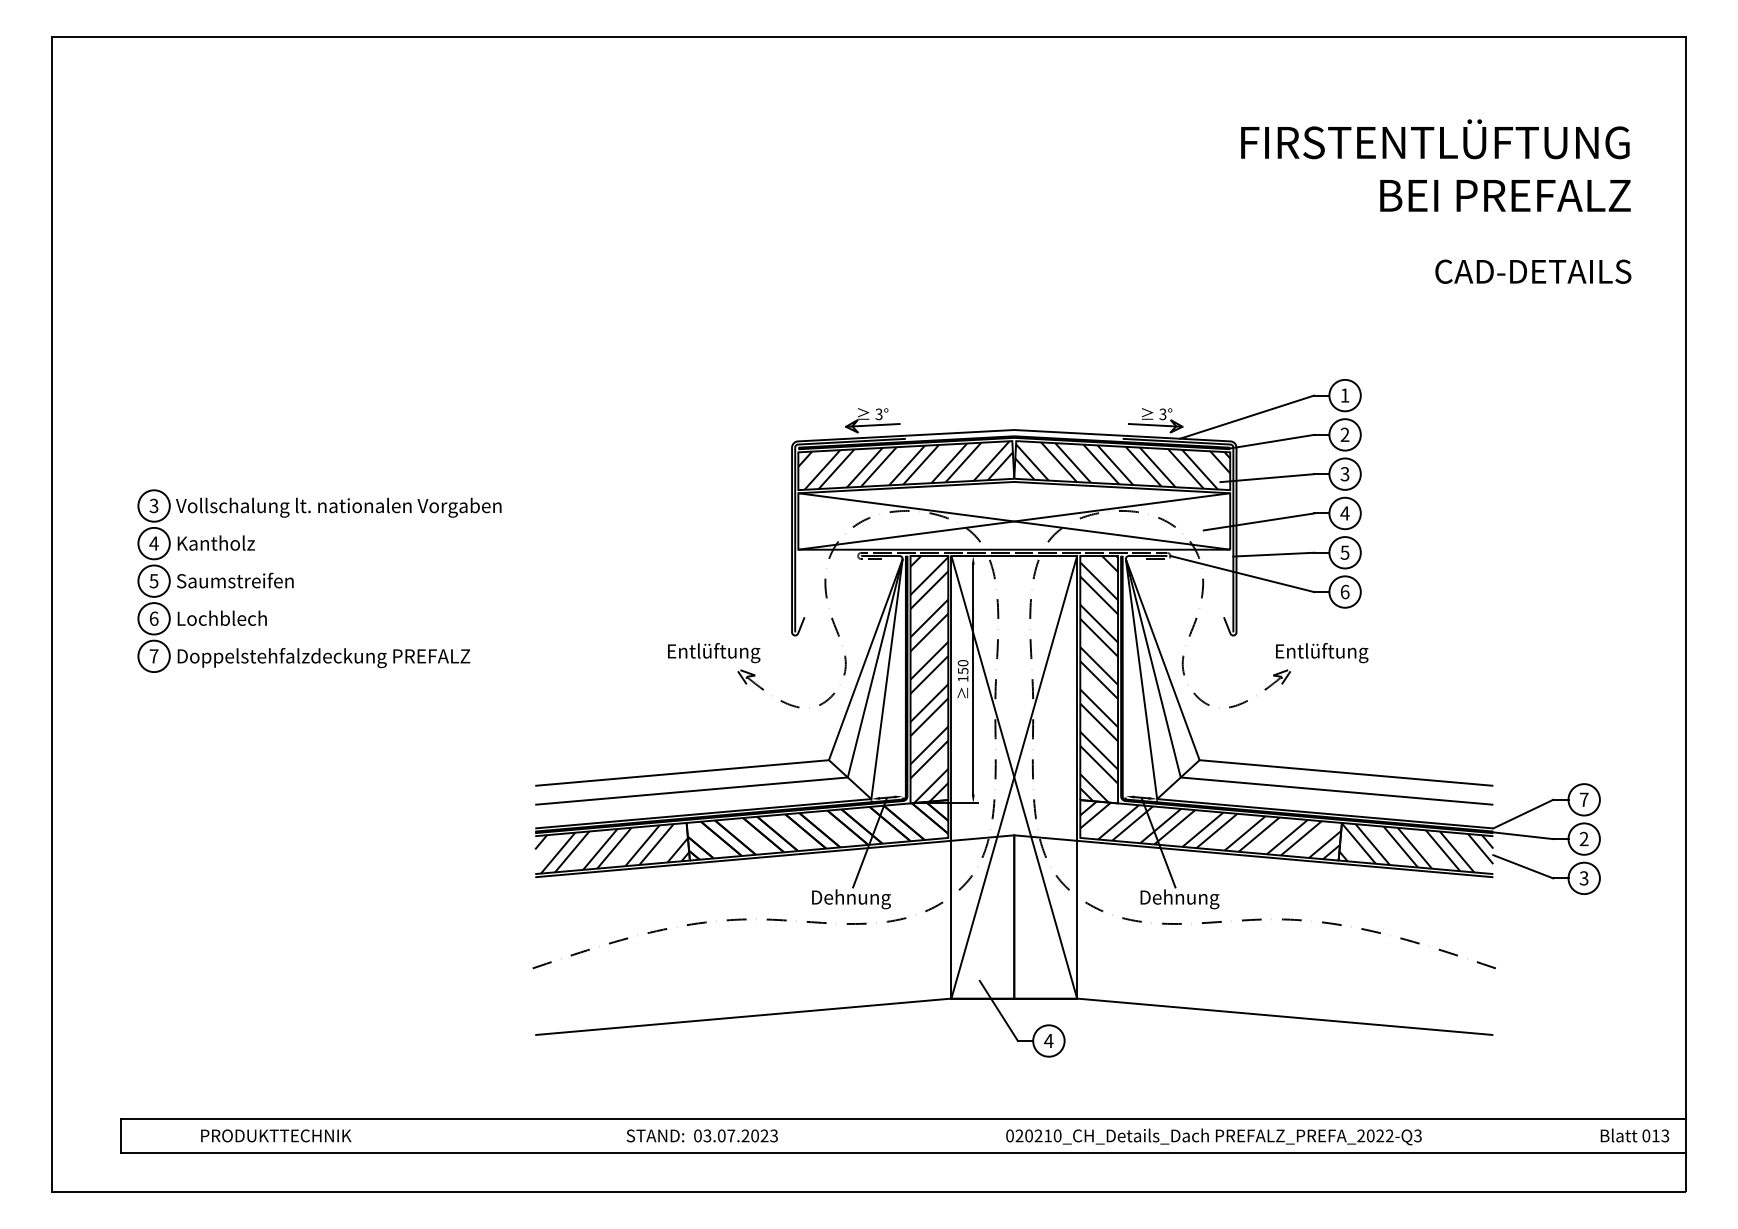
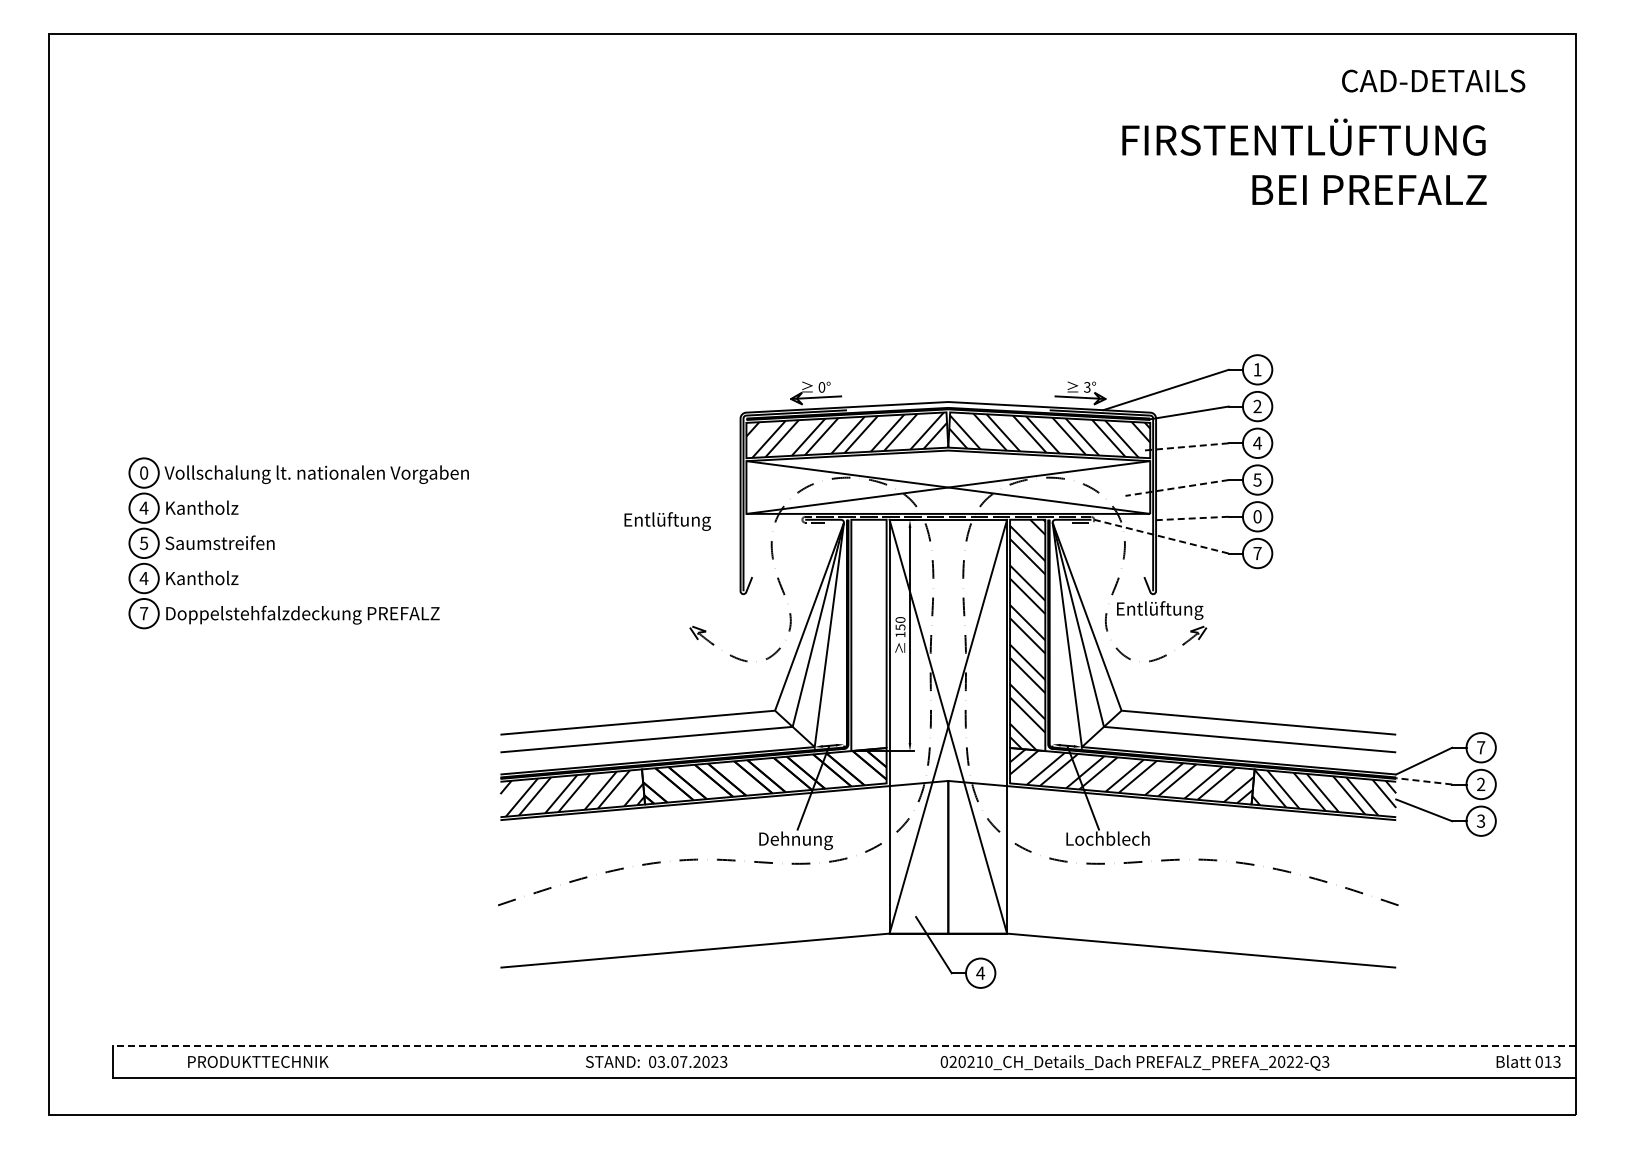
text: (1435, 165) -> (1304, 161), moved
text: (1533, 271) -> (1433, 80), moved
text: (878, 414) -> (821, 387), 3° -> 0°
text: (1344, 473) -> (1257, 442), 3 -> 4
line: (1266, 478) -> (1184, 447), solid -> dashed
text: (154, 505) -> (144, 472), 3 -> 0
text: (1344, 512) -> (1257, 479), 4 -> 5
line: (1258, 522) -> (1176, 488), solid -> dashed
text: (1344, 552) -> (1257, 516), 5 -> 0
line: (1273, 554) -> (1190, 518), solid -> dashed
line: (1242, 573) -> (1161, 536), solid -> dashed
text: (1344, 592) -> (1257, 553), 6 -> 7
text: (222, 617) -> (208, 577), Lochblech -> Kantholz
text: (153, 618) -> (143, 578), 6 -> 4
text: (713, 653) -> (667, 521), moved
text: (1322, 653) -> (1160, 610), moved
hatch: (928, 678) -> (868, 634), removed
line: (1522, 835) -> (1423, 781), solid -> dashed
text: (1185, 899) -> (1108, 840), Dehnung -> Lochblech
line: (903, 1118) -> (844, 1045), solid -> dashed

